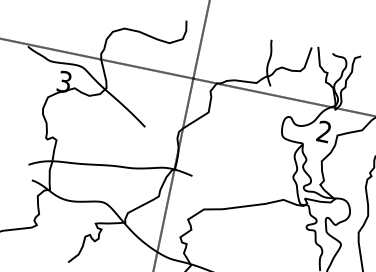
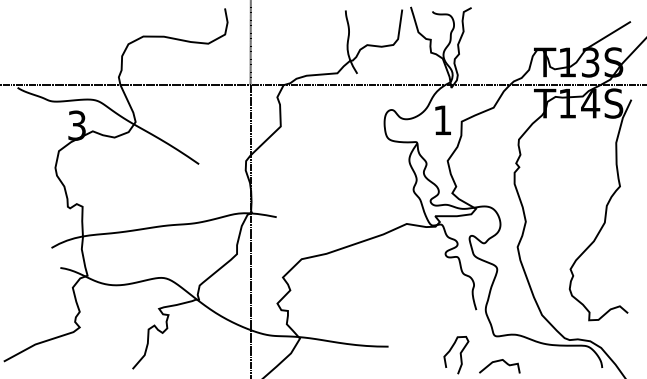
text: (324, 131) -> (442, 119), 2 -> 1

